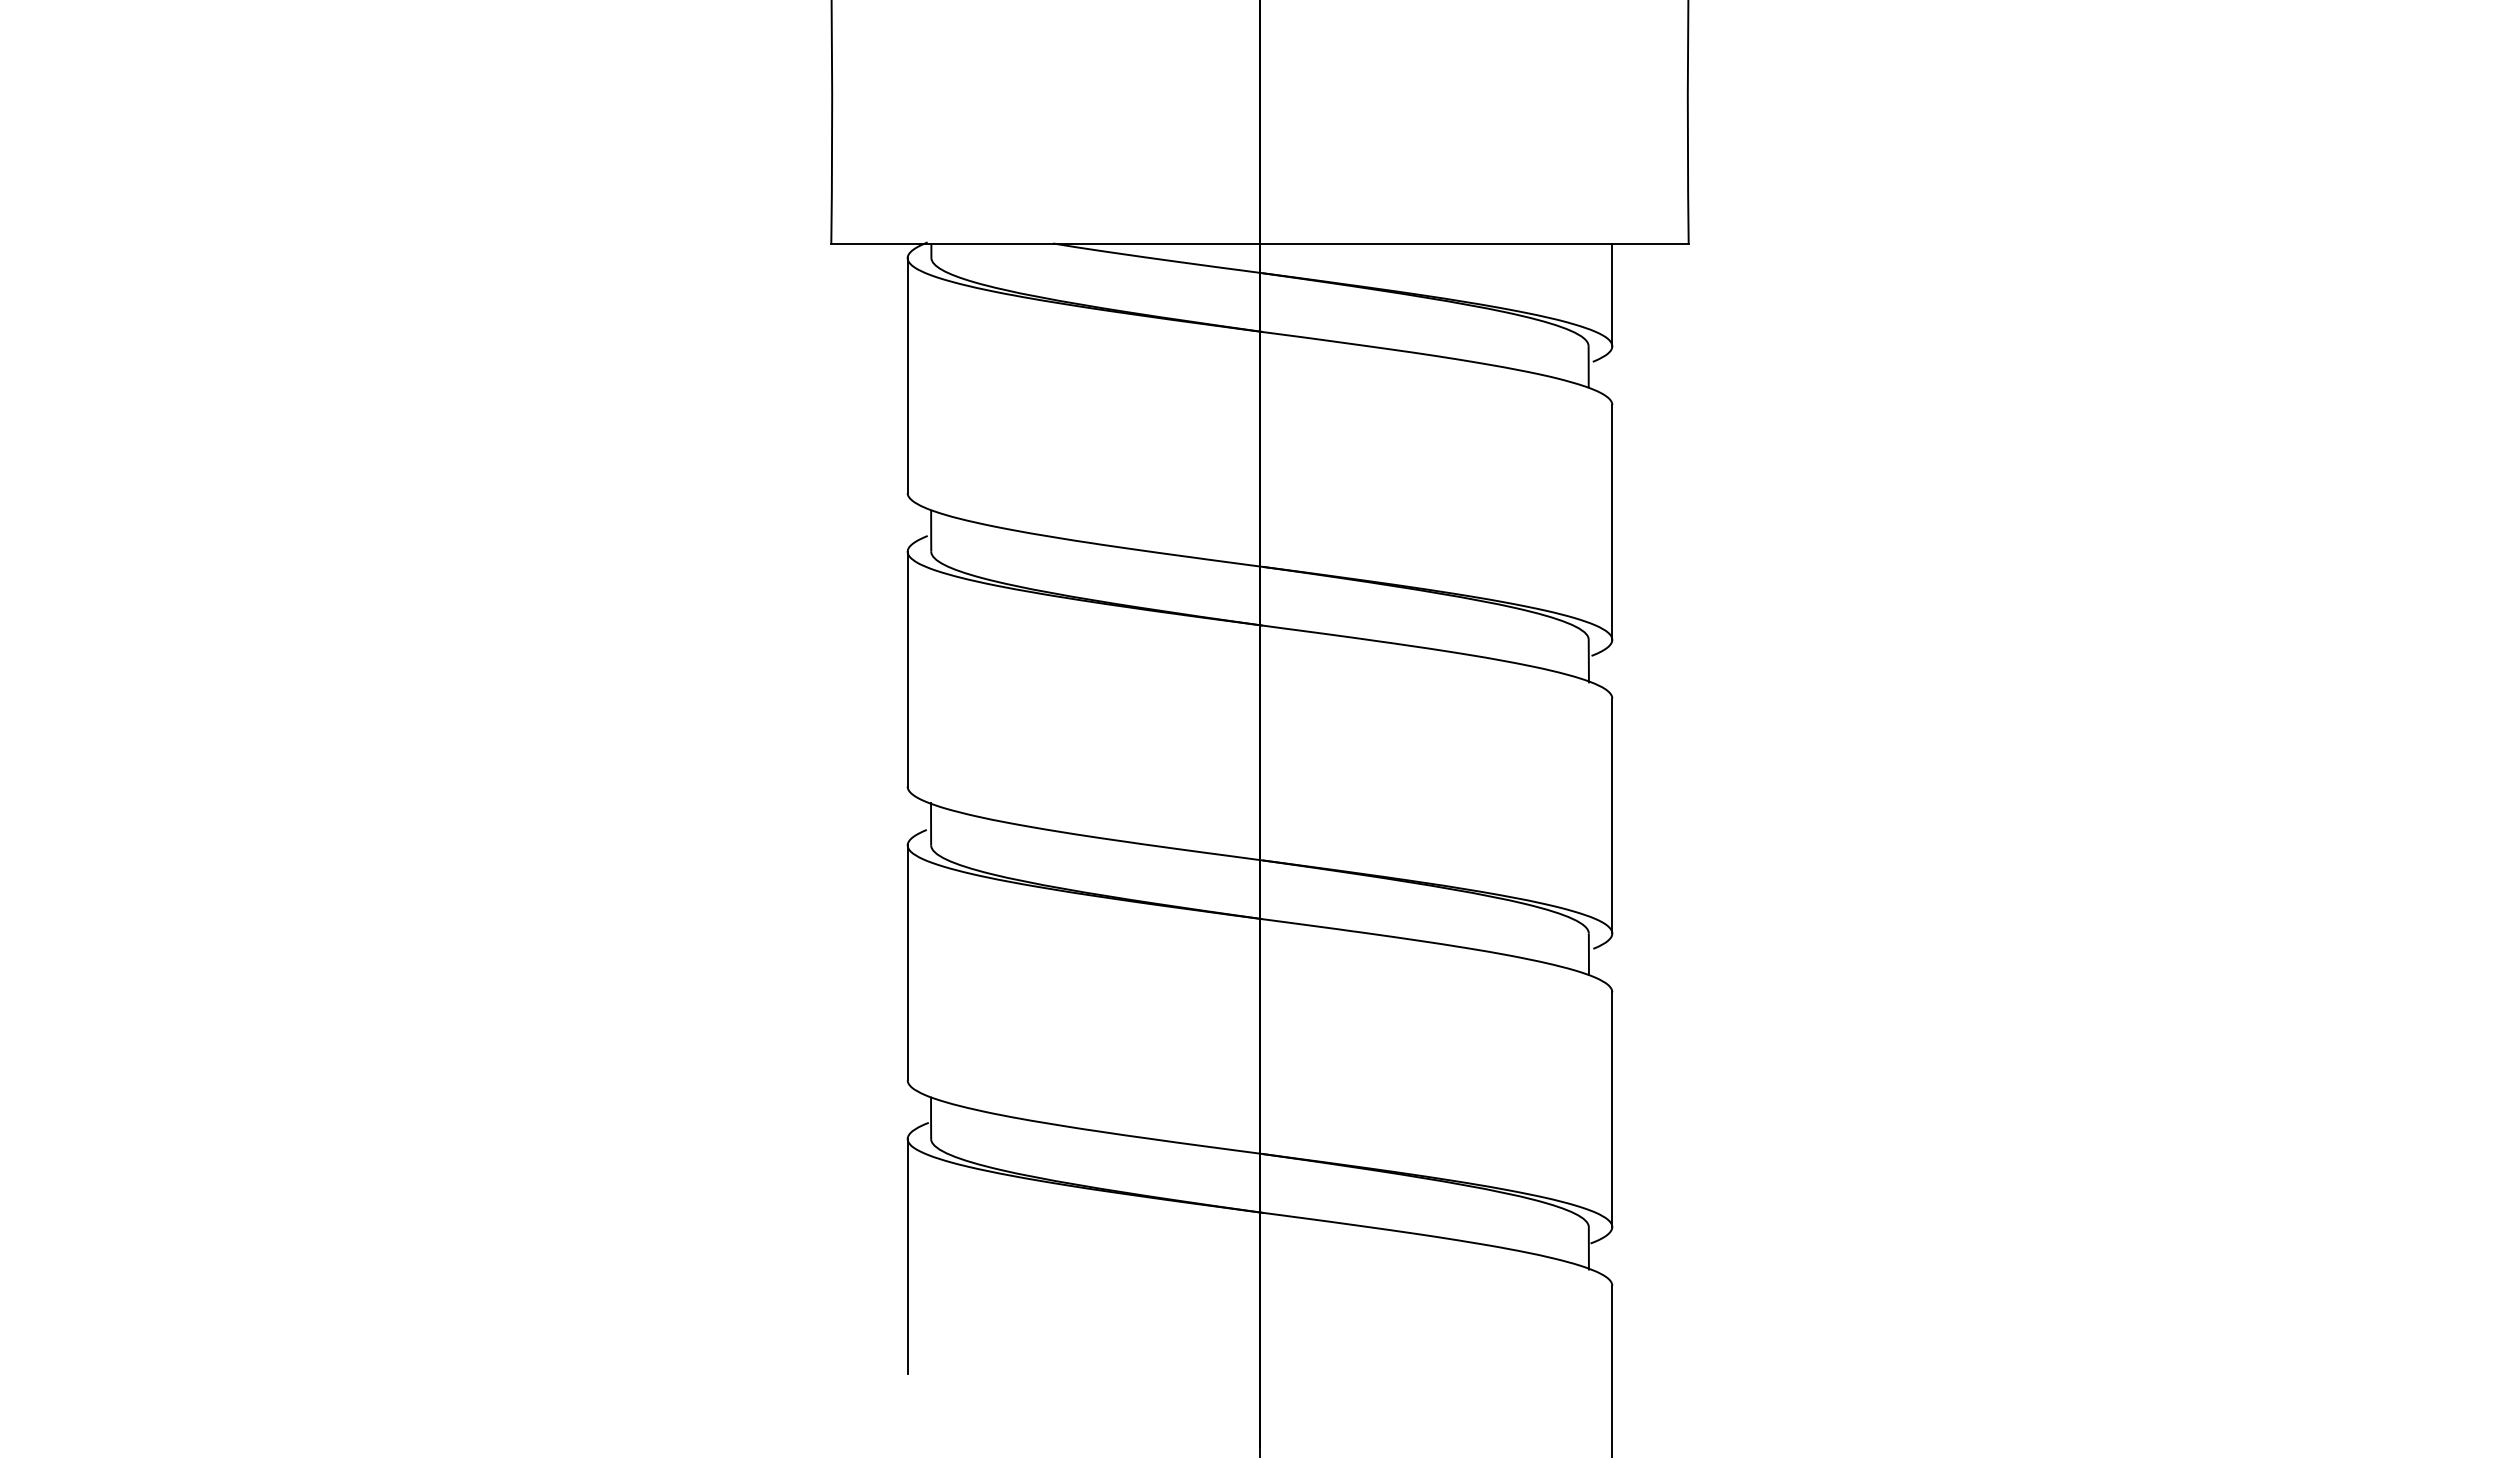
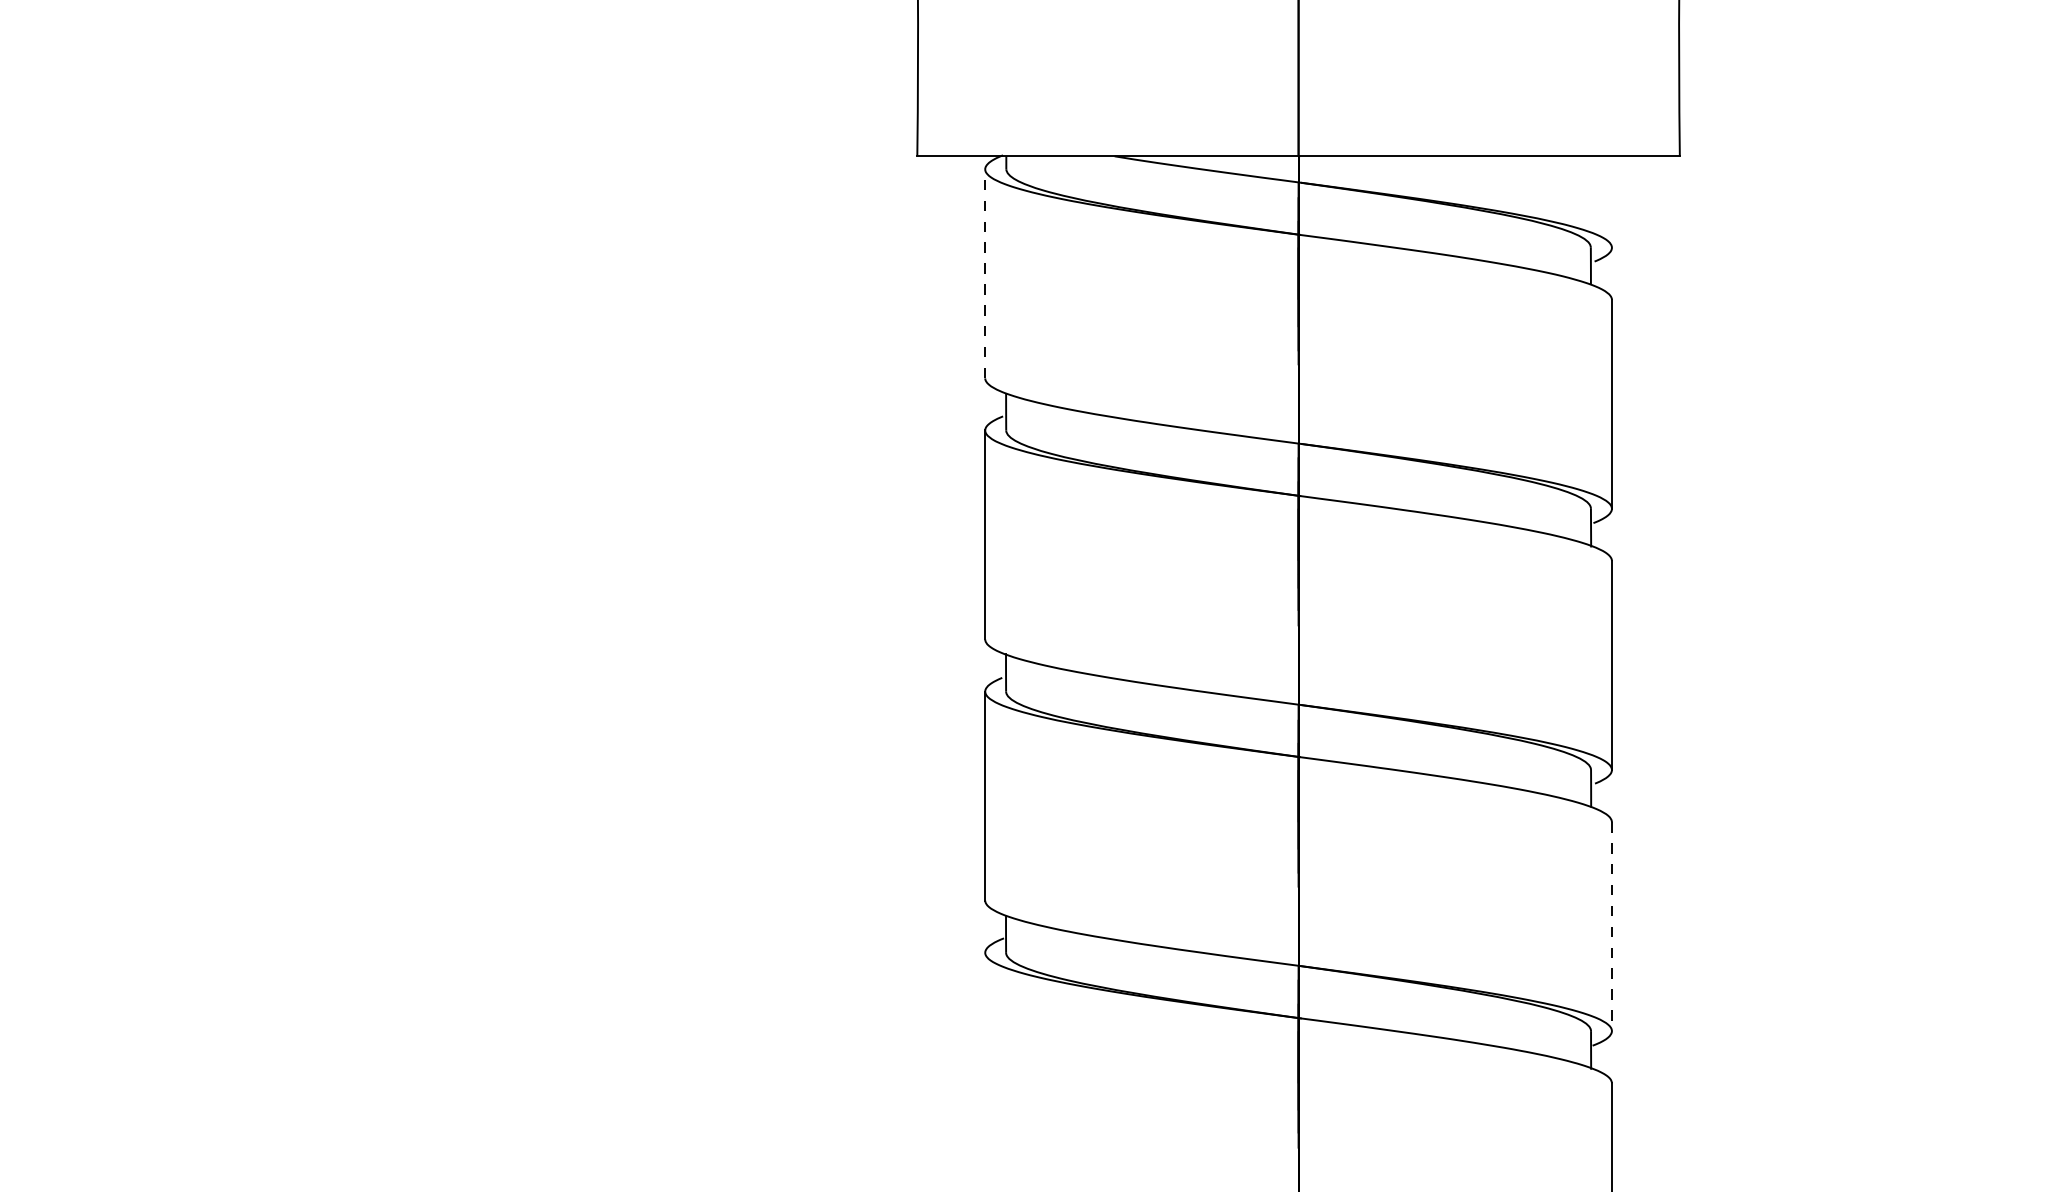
line: (1612, 294) -> (1612, 201), removed
line: (907, 375) -> (985, 273), solid -> dashed
line: (1612, 1110) -> (1612, 927), solid -> dashed
line: (907, 1256) -> (985, 1057), removed

